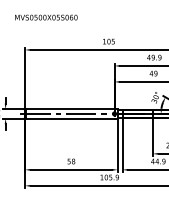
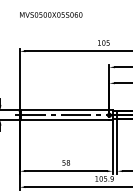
text: (46, 17) -> (51, 14), moved

